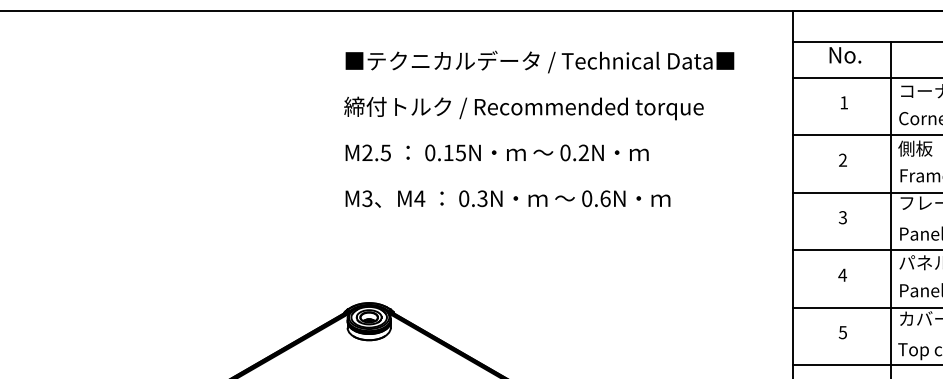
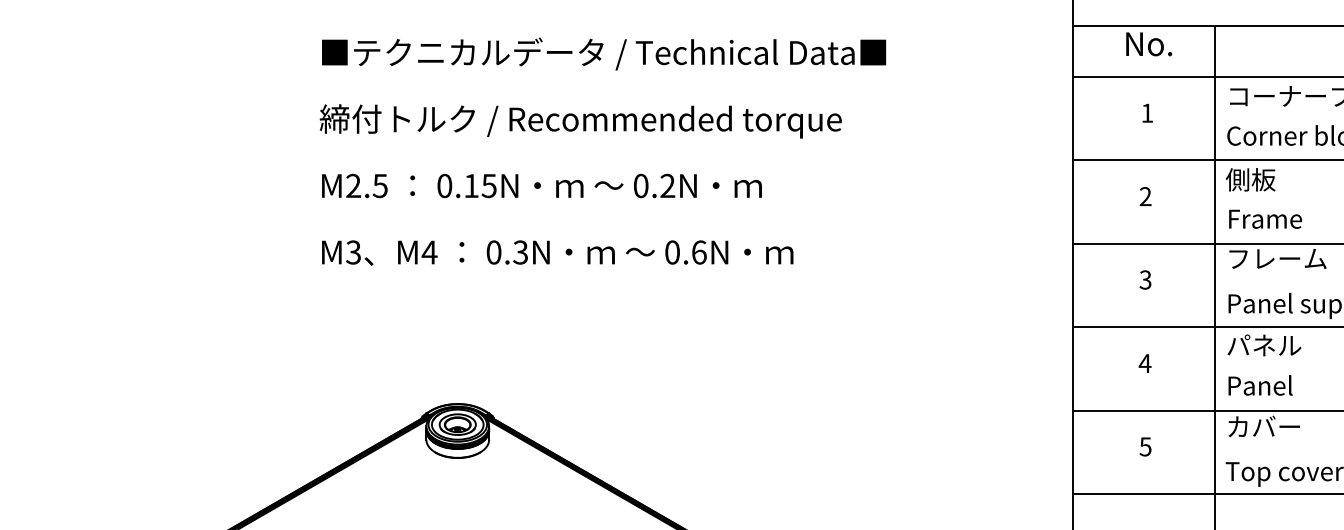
text: (539, 128) -> (603, 150), moved

